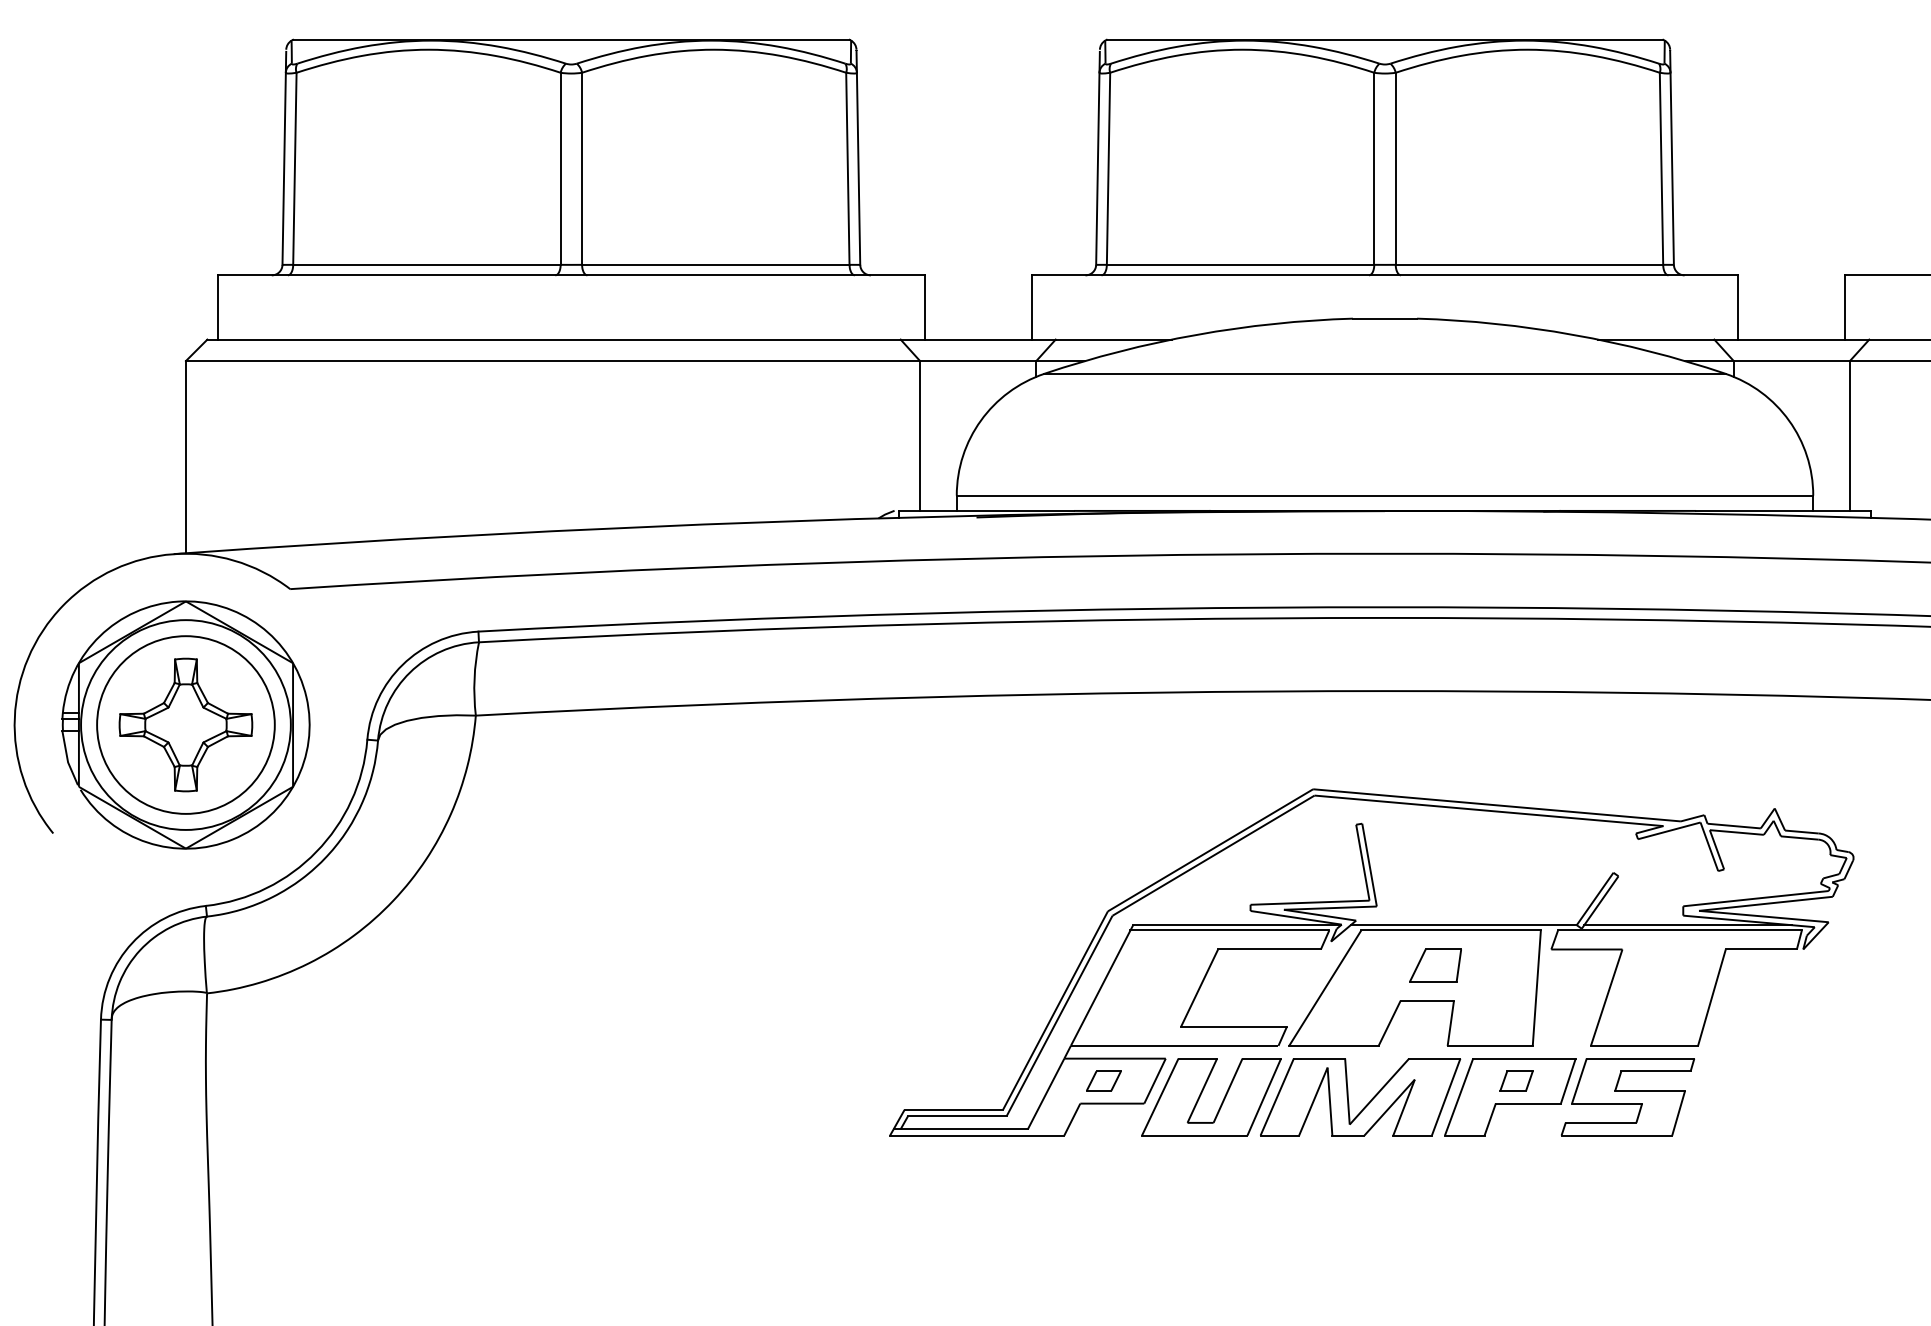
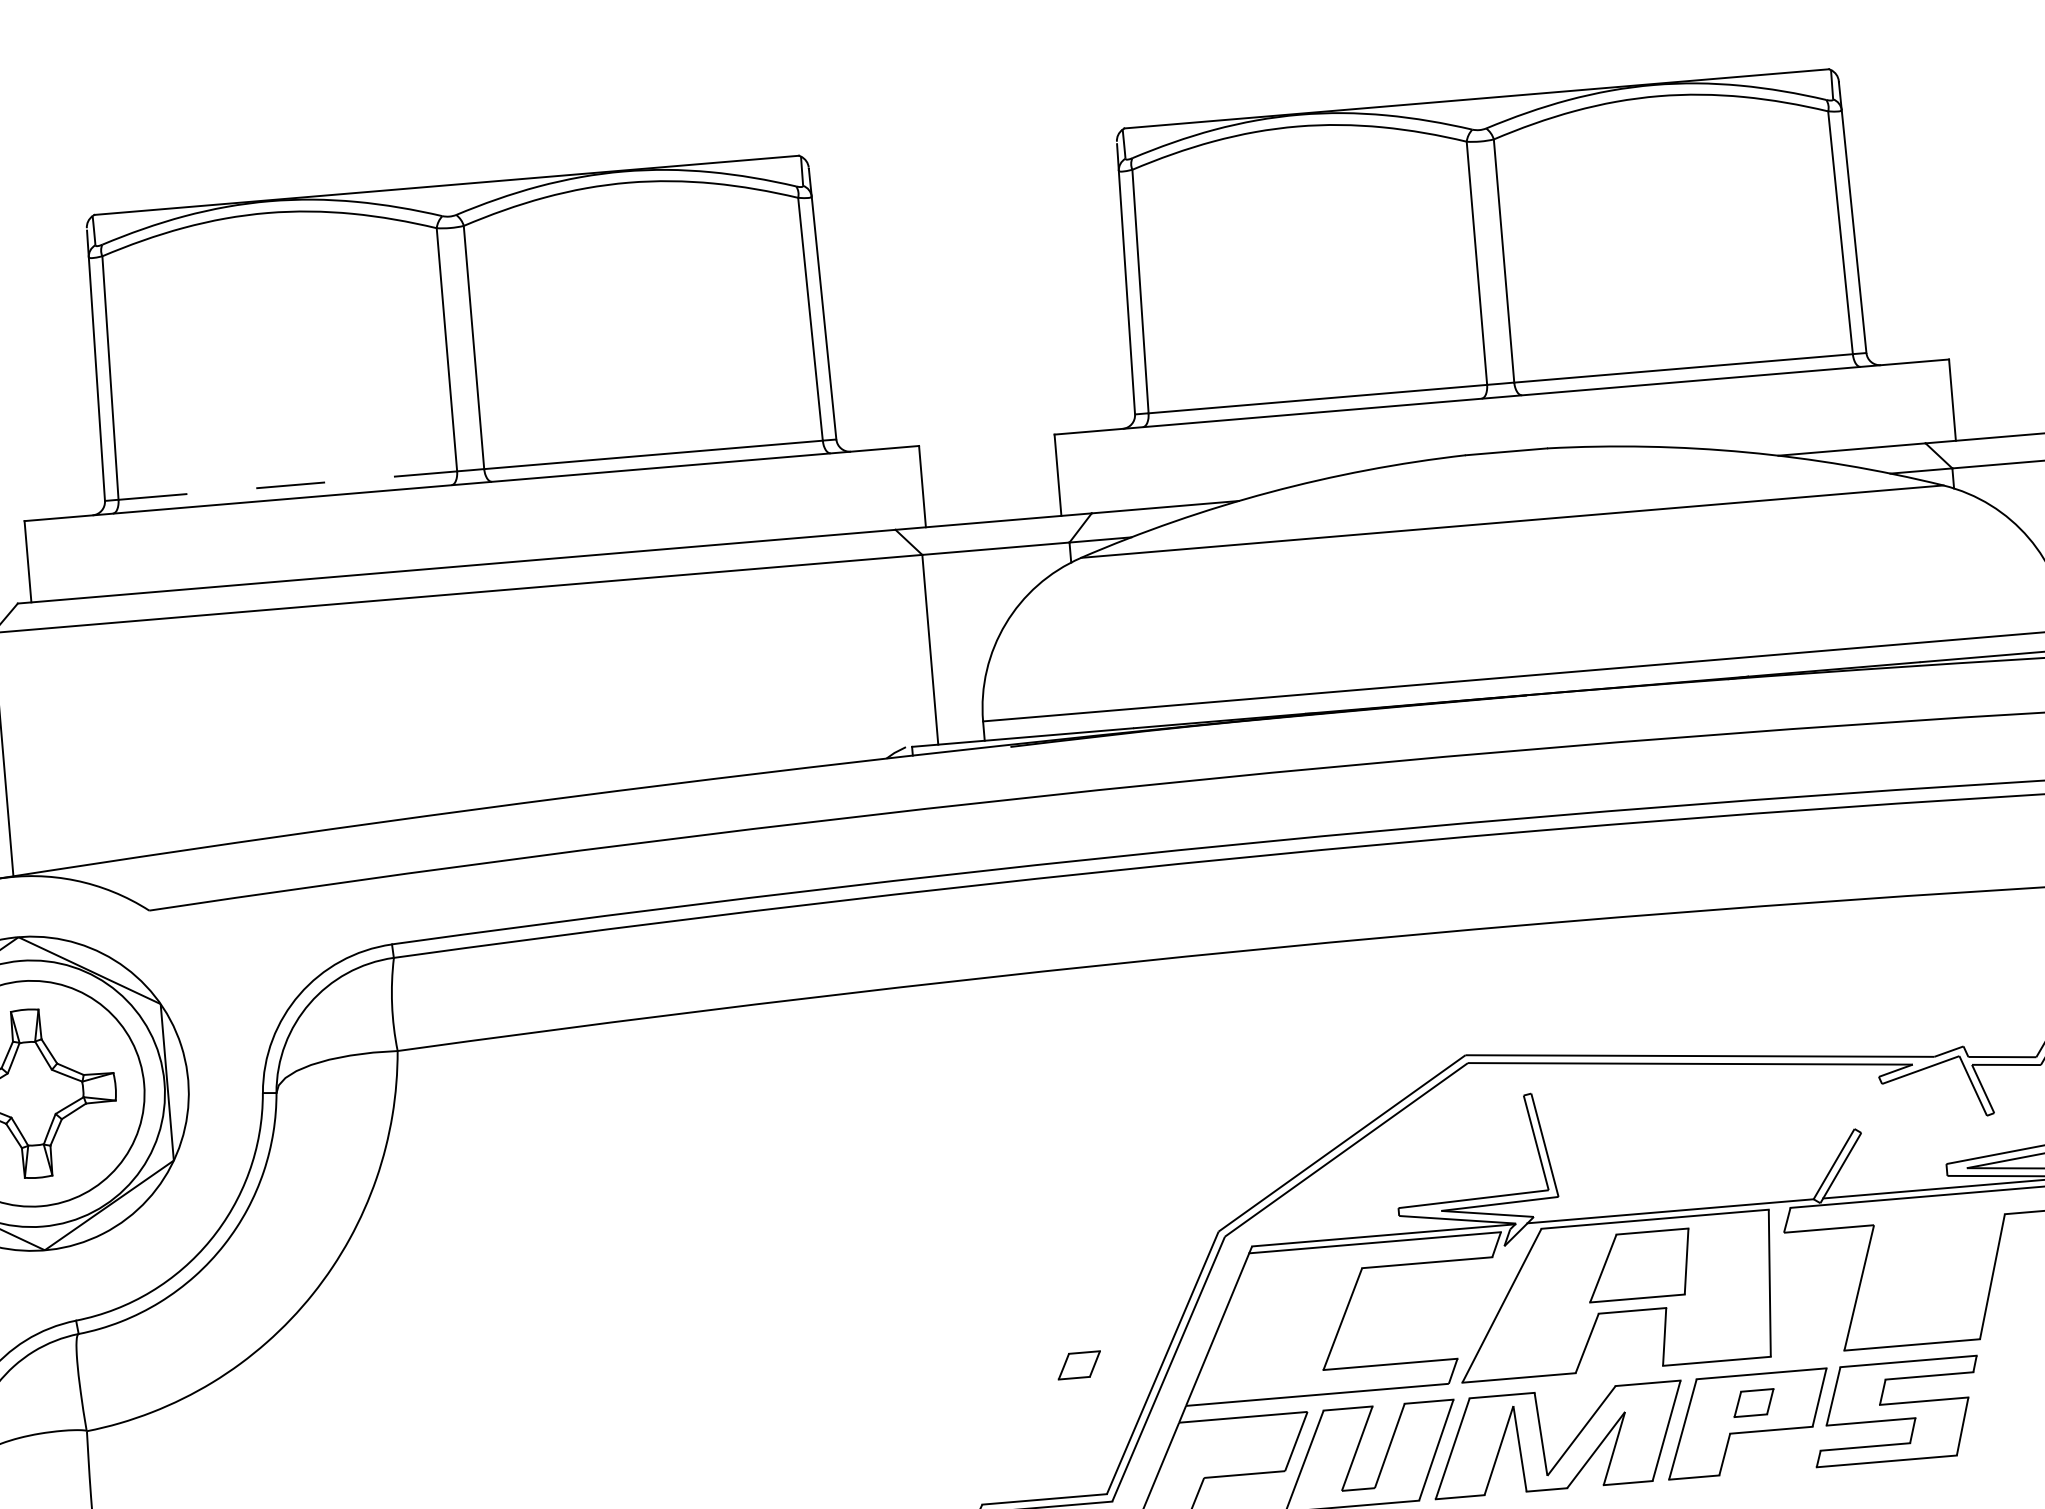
line: (426, 264) -> (287, 485), solid -> dashed
part: (1435, 965) -> (1639, 1265), size x1.6
part: (1103, 1080) -> (1078, 1364), moved

